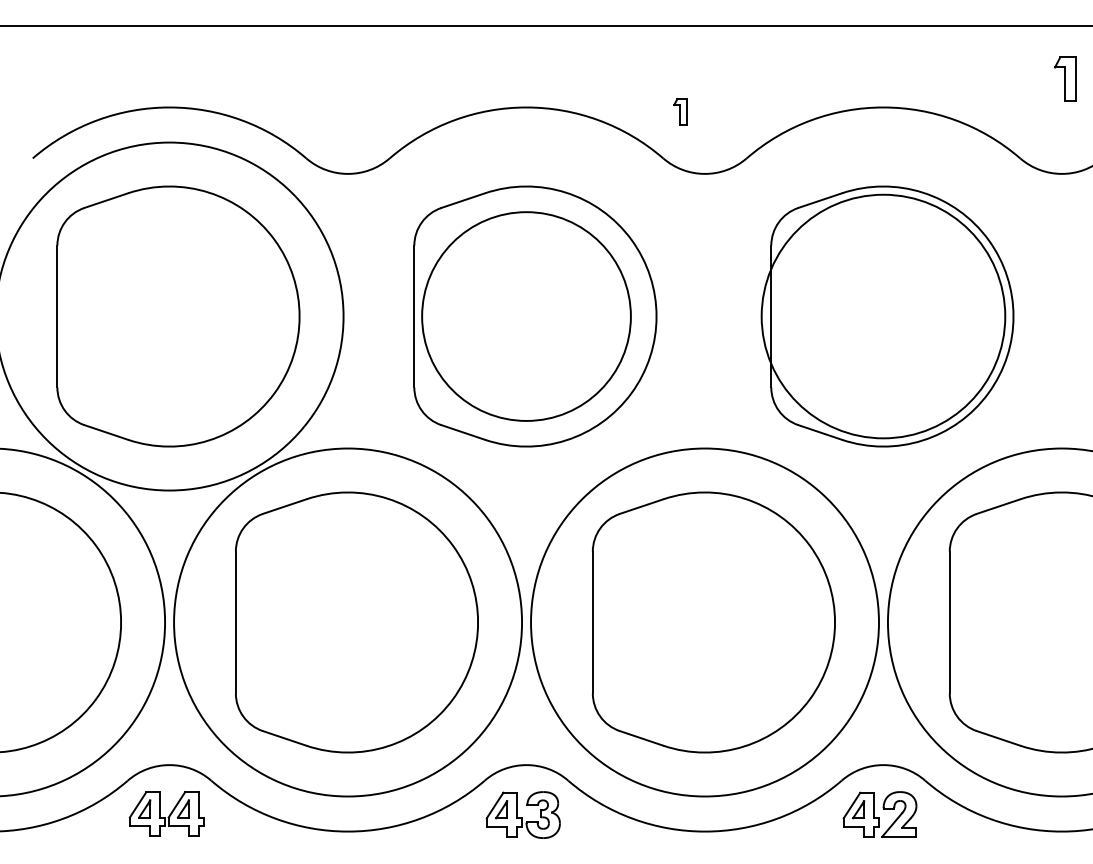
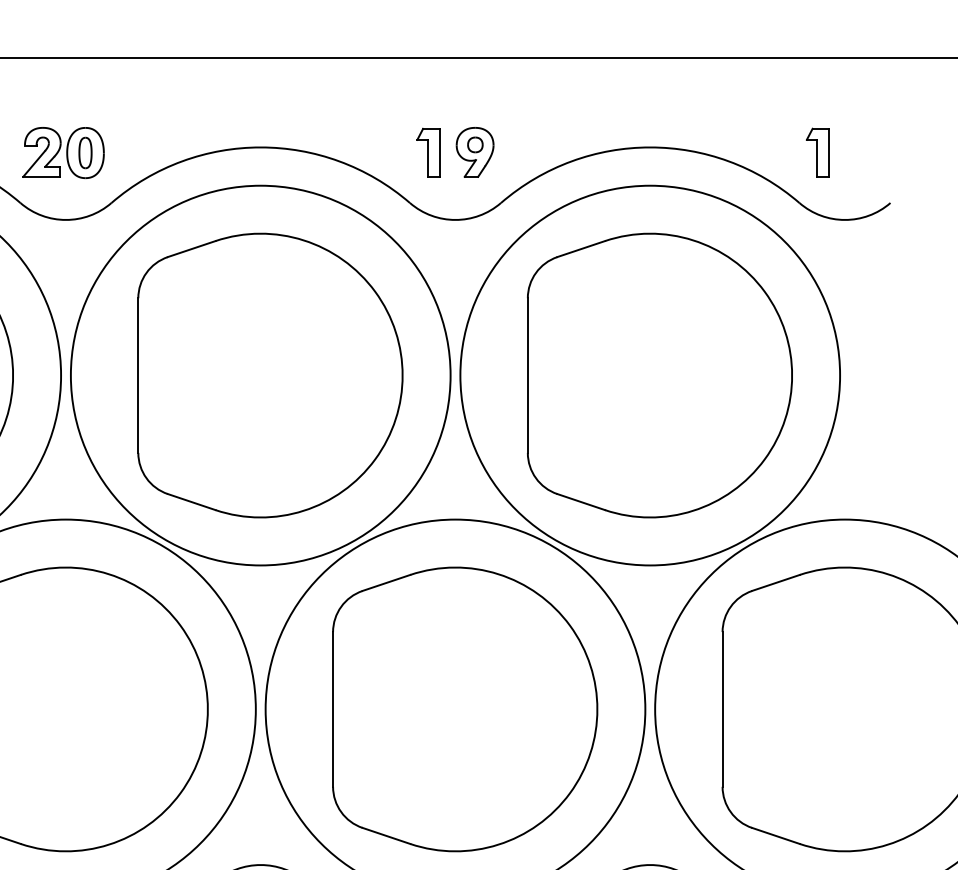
part: (1065, 78) -> (818, 151), moved
part: (680, 111) -> (428, 151), size x1.67
part: (722, 111) -> (474, 151), added
part: (345, 112) -> (63, 152), added
circle: (526, 316) -> (260, 375), size x1.67
circle: (883, 316) -> (650, 375), size x1.43

